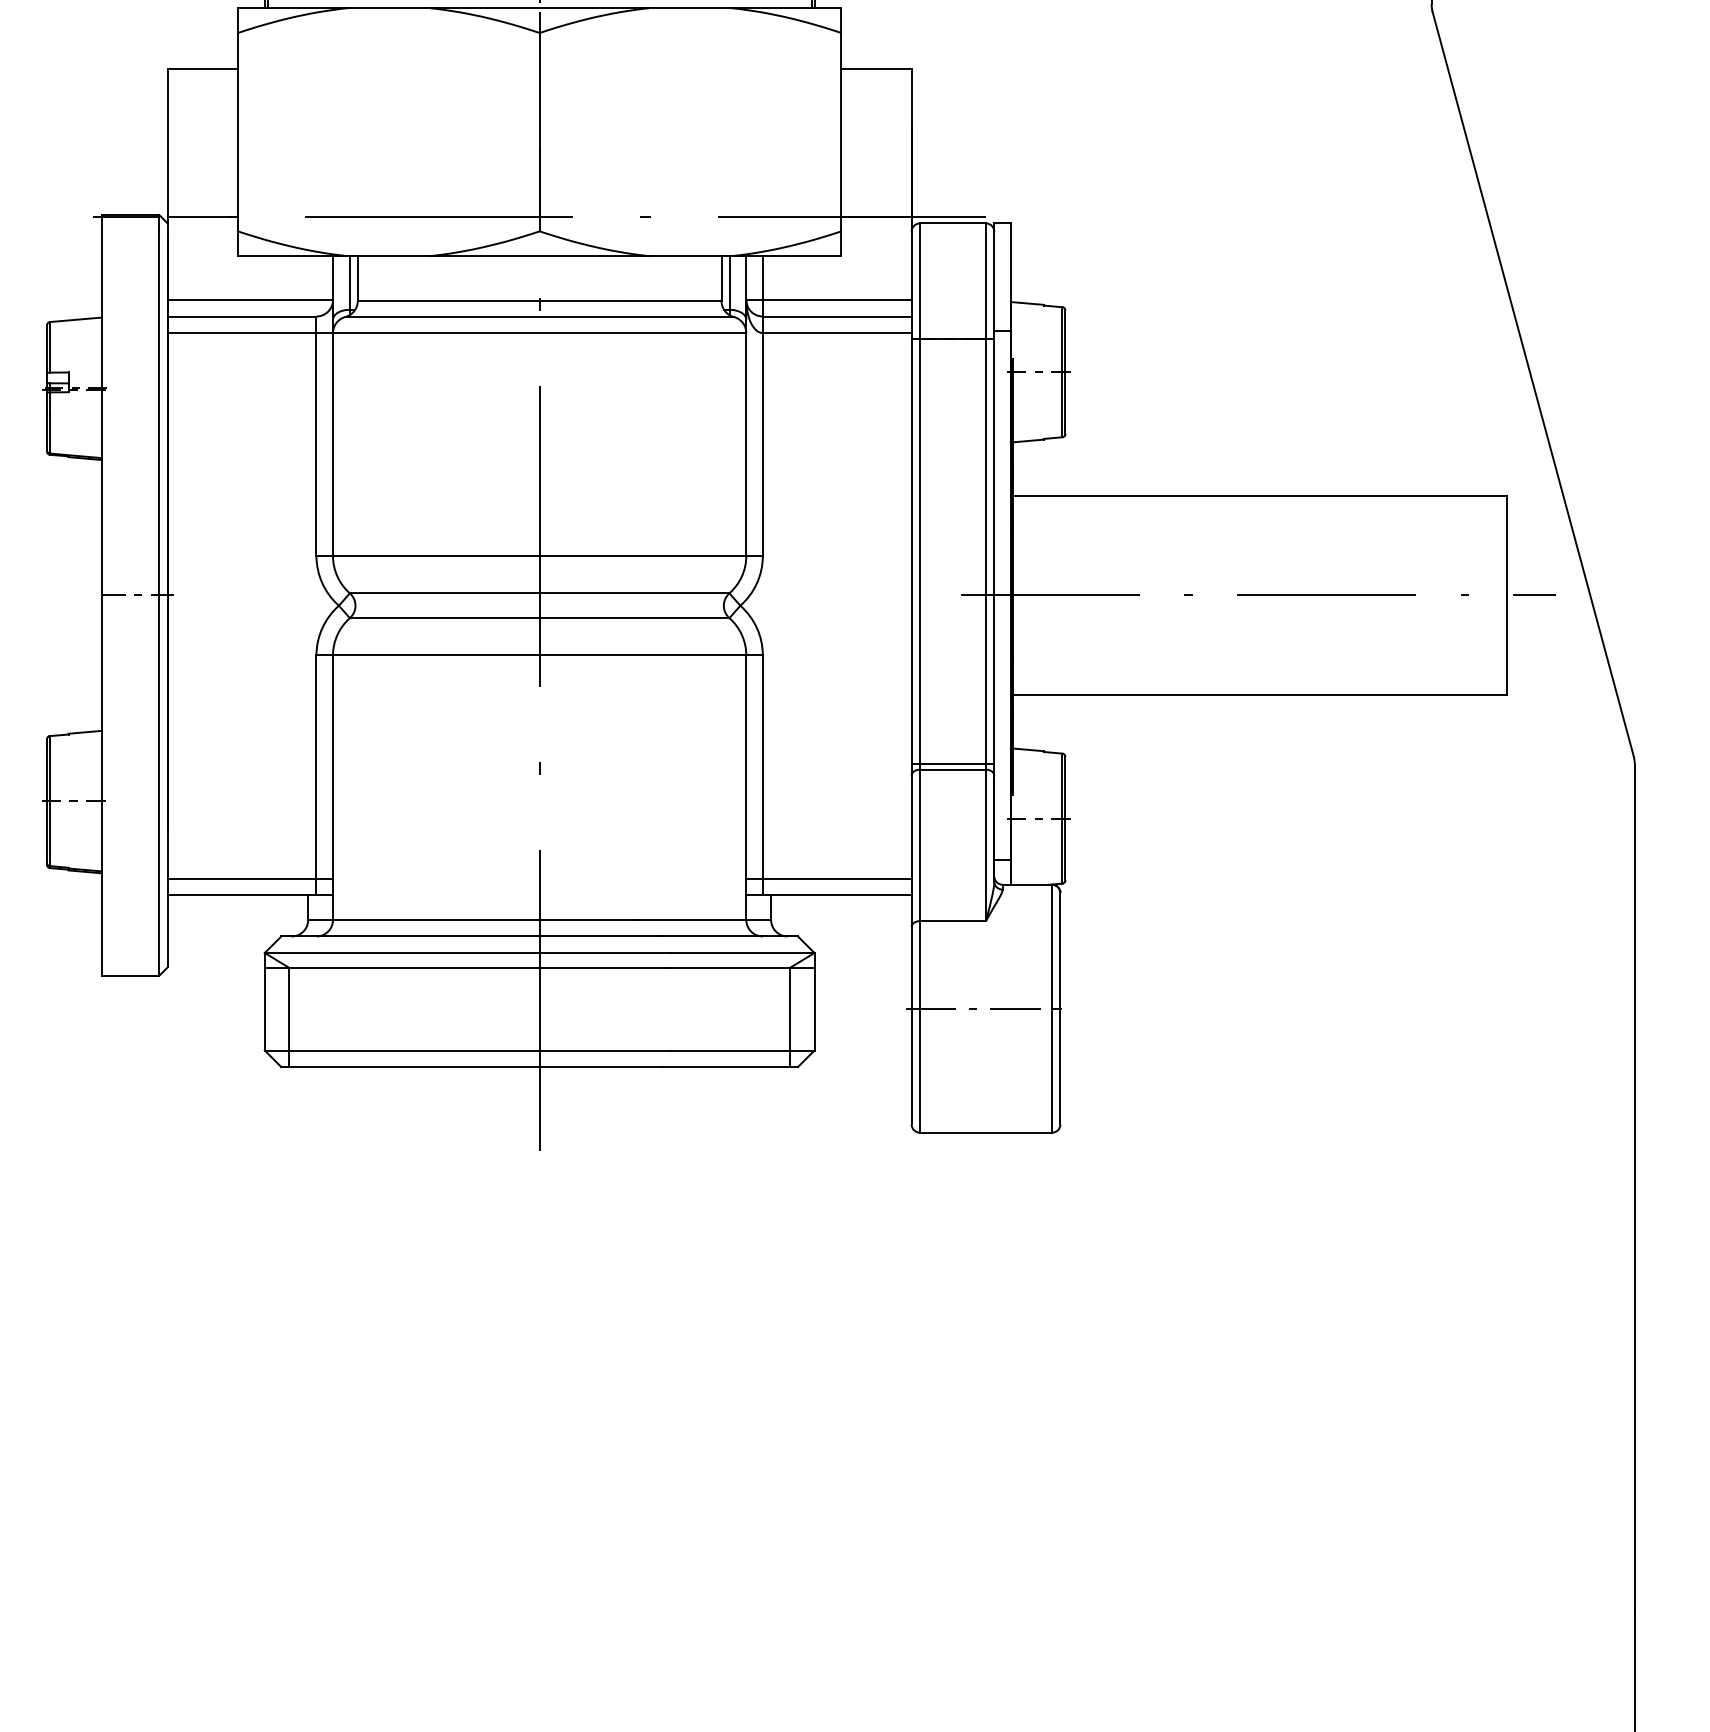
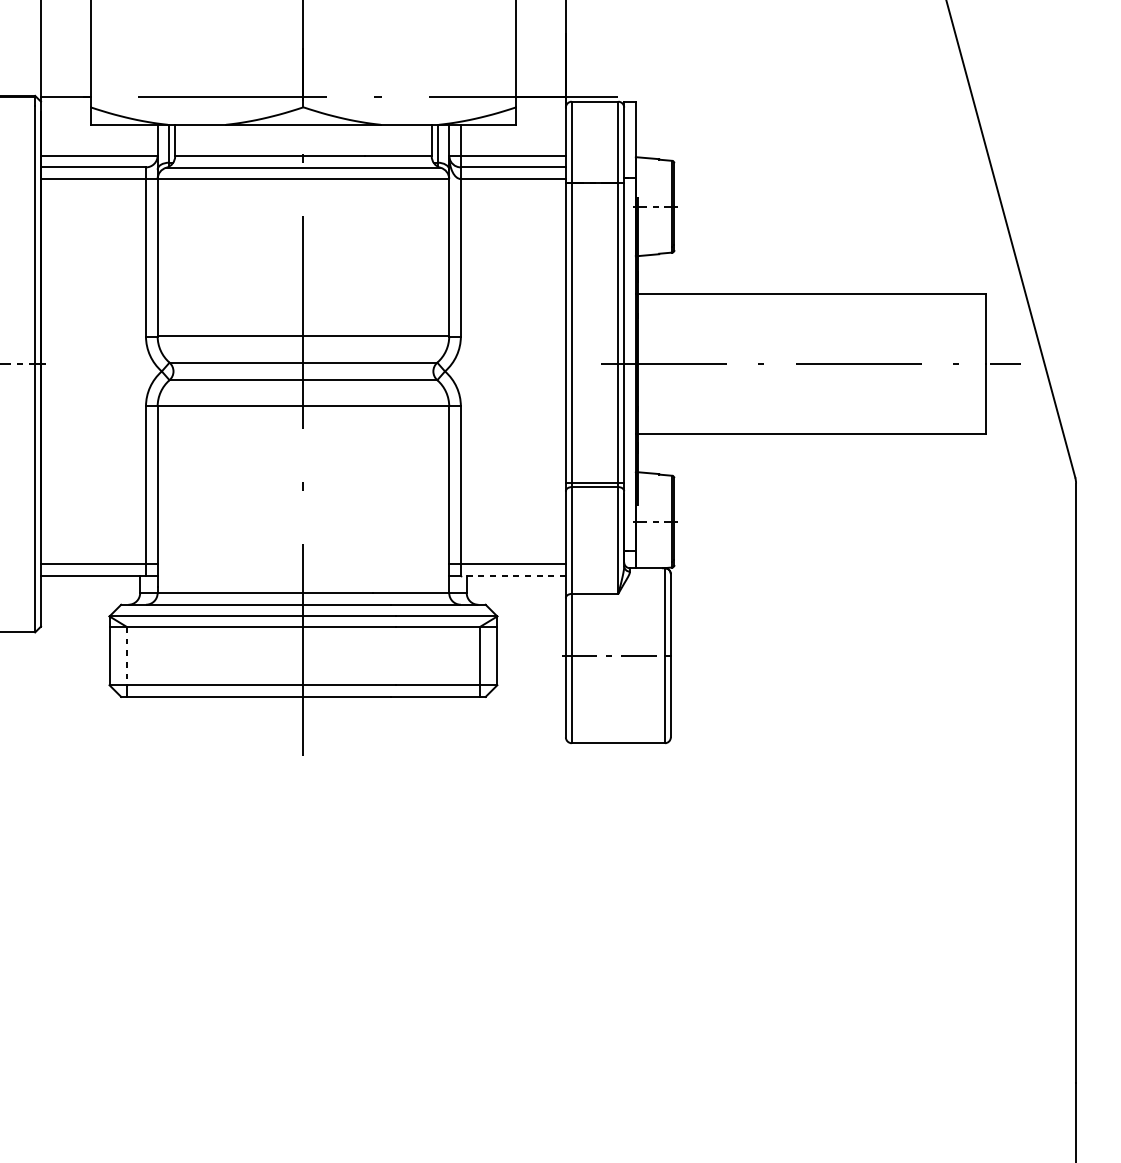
line: (836, 895) -> (512, 575), solid -> dashed
line: (289, 1009) -> (126, 656), solid -> dashed

